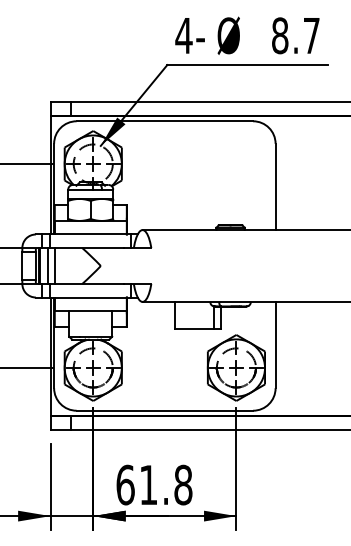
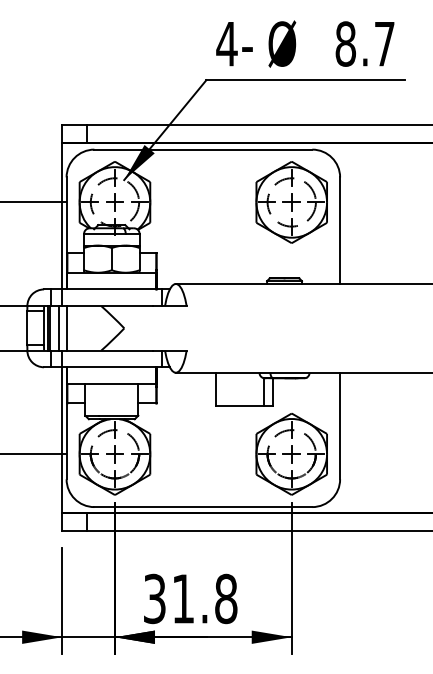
part: (235, 163) -> (290, 201), added
text: (125, 484) -> (154, 598), 61.8 -> 31.8

